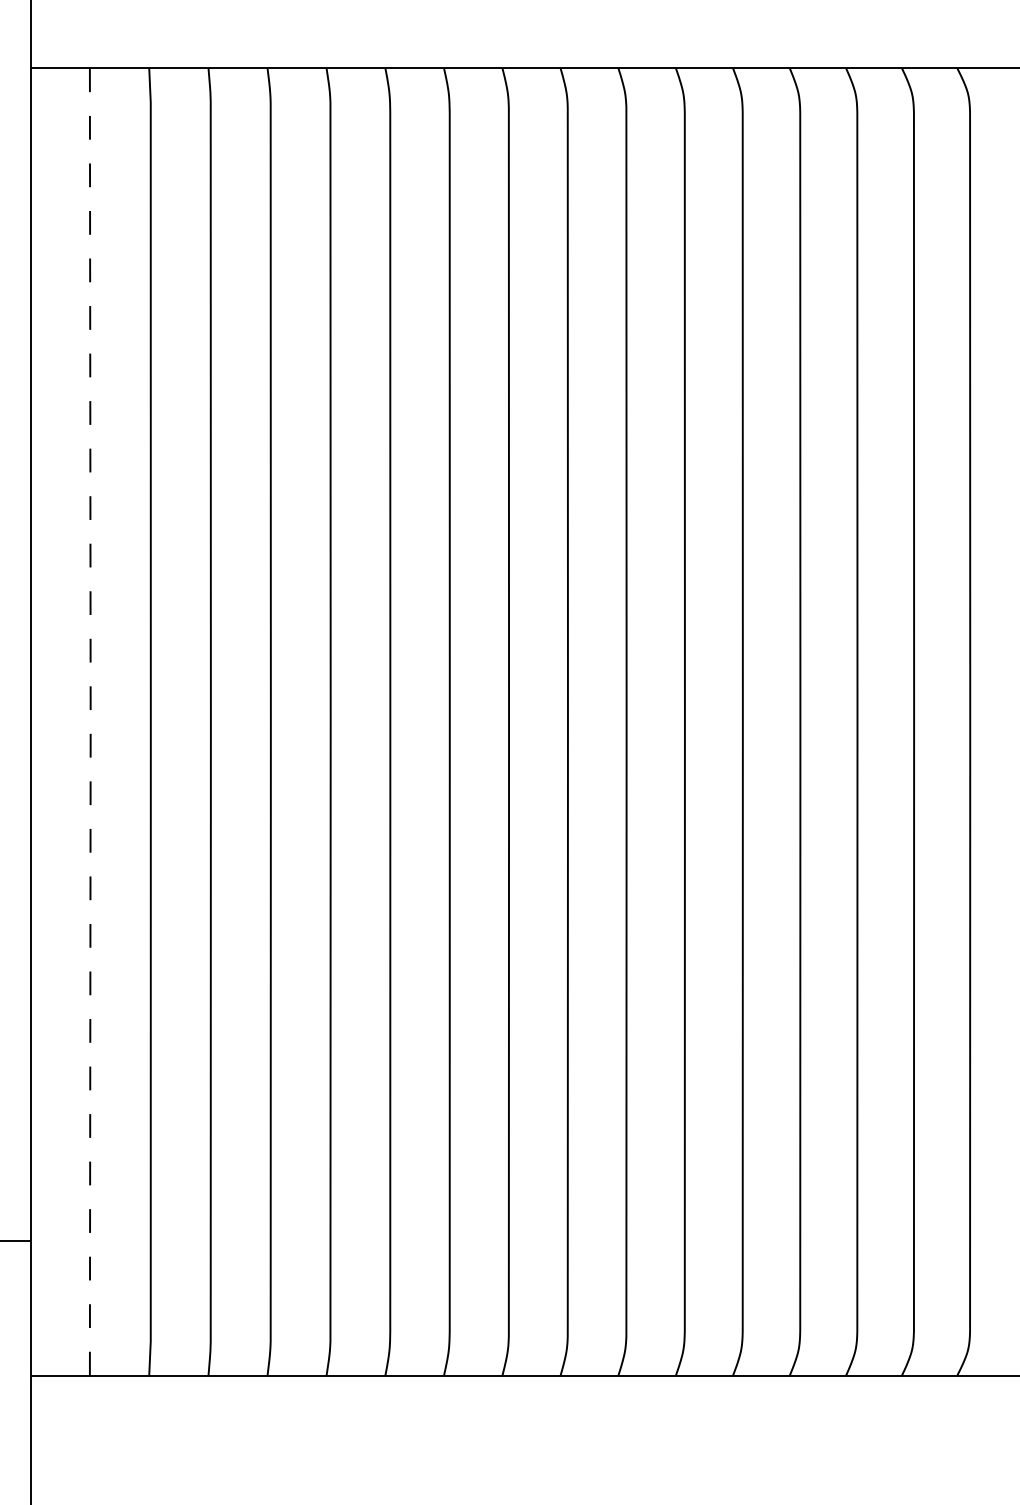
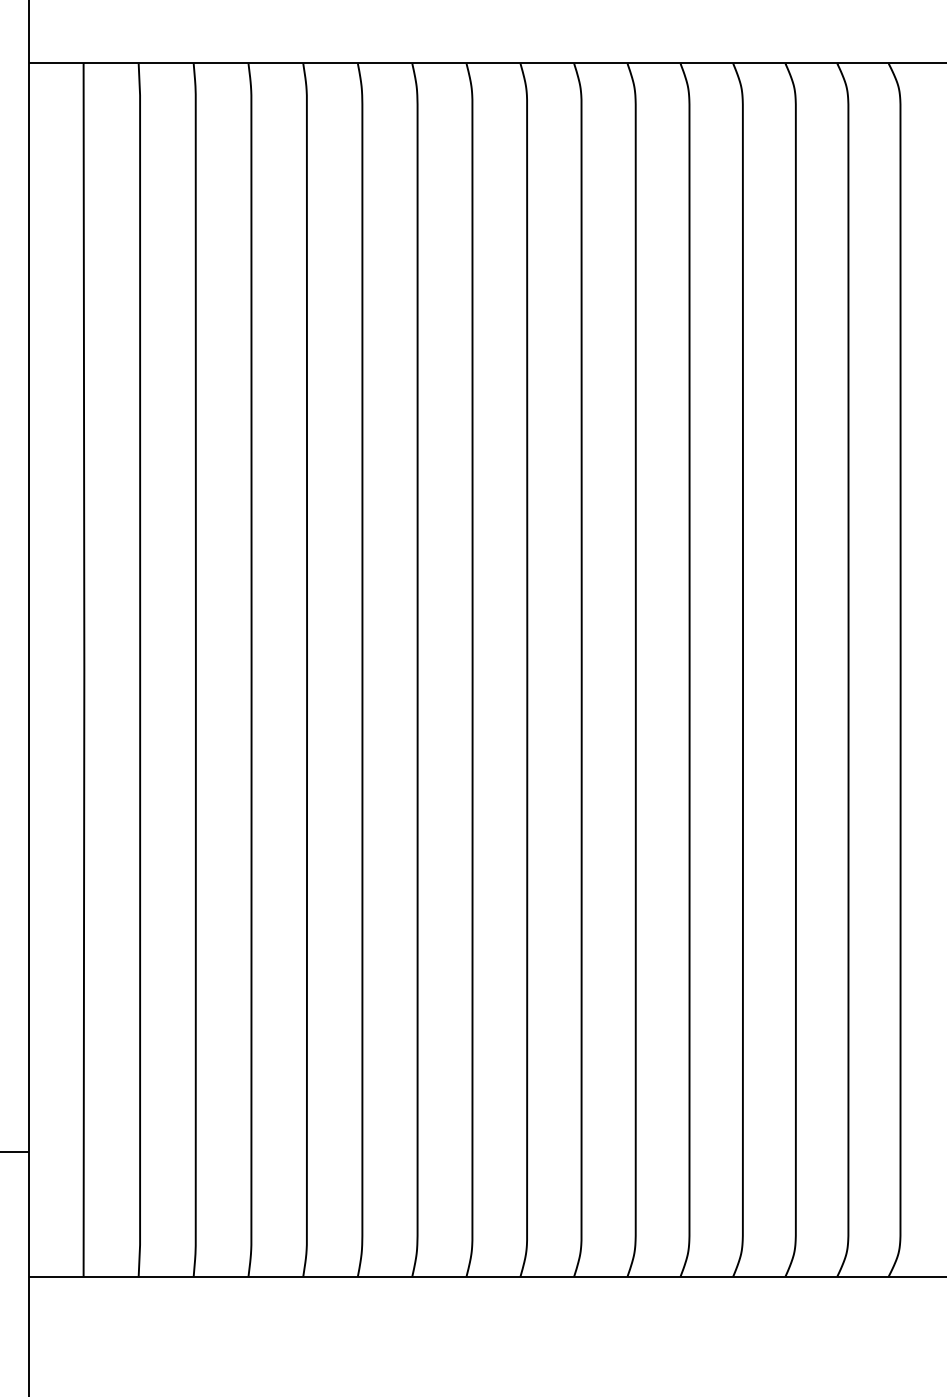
line: (90, 722) -> (84, 670), dashed -> solid

